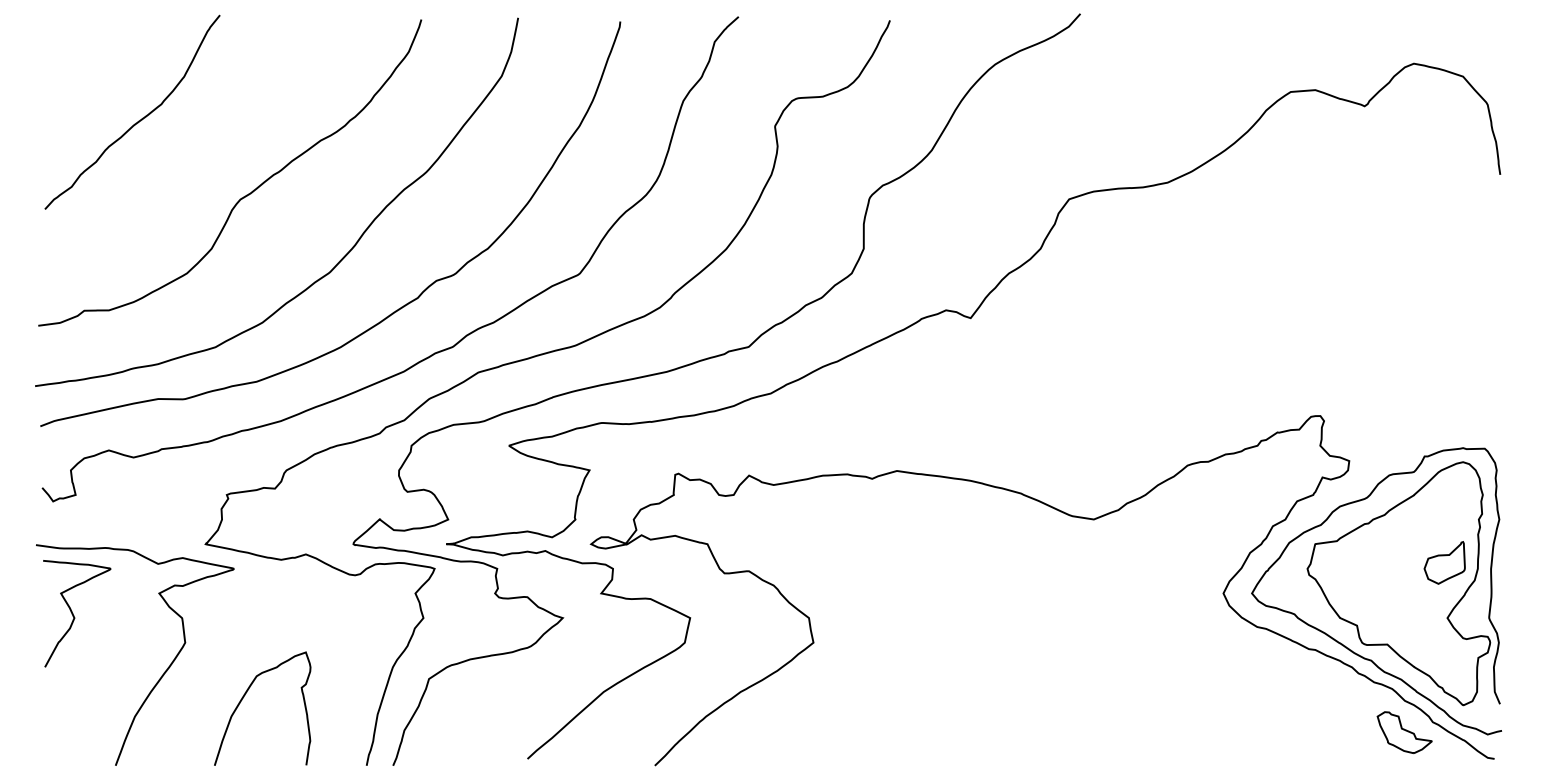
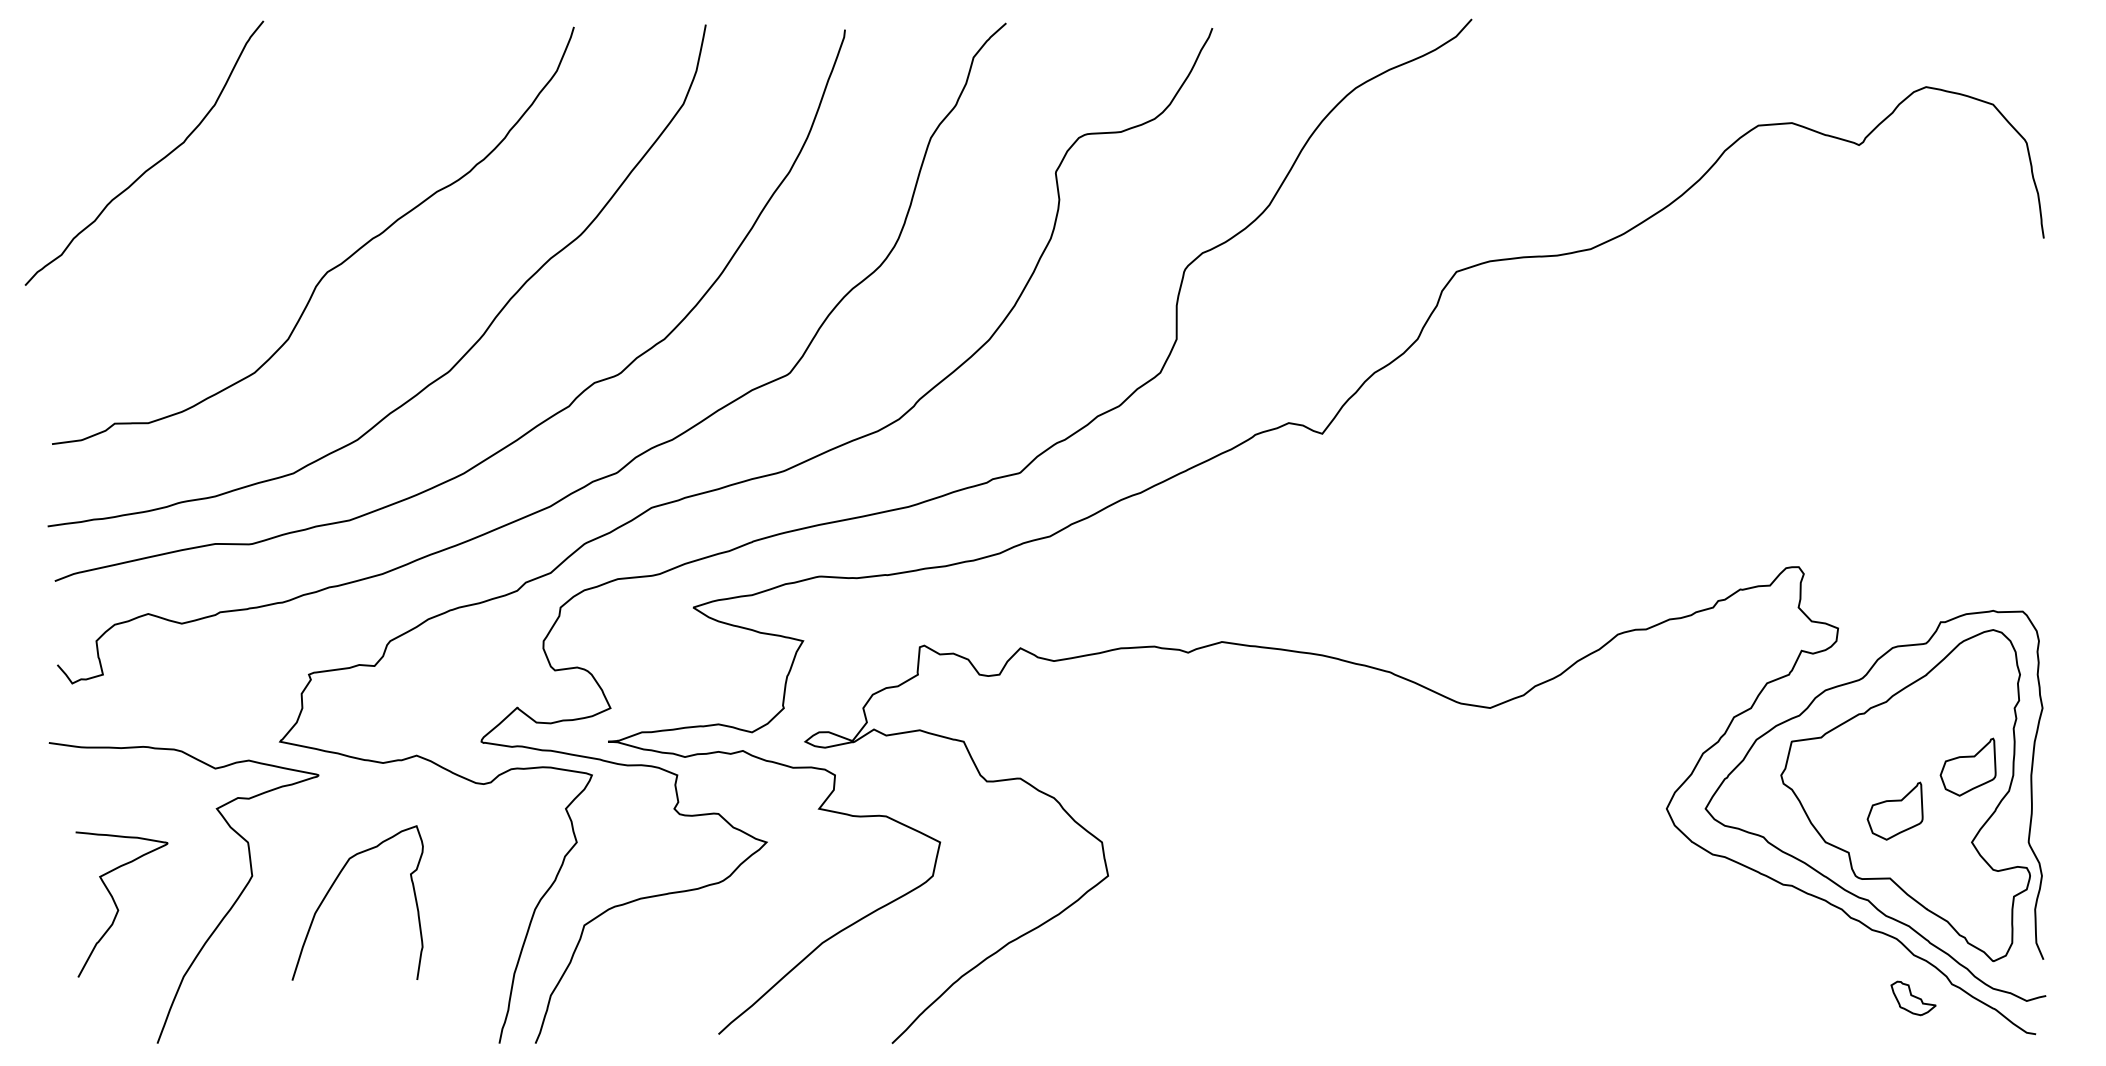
curve: (139, 119) -> (154, 163), moved
part: (1390, 594) -> (1894, 810), added
curve: (73, 614) -> (117, 905), moved
curve: (244, 695) -> (333, 885), moved
part: (1404, 732) -> (1913, 998), size x0.6

